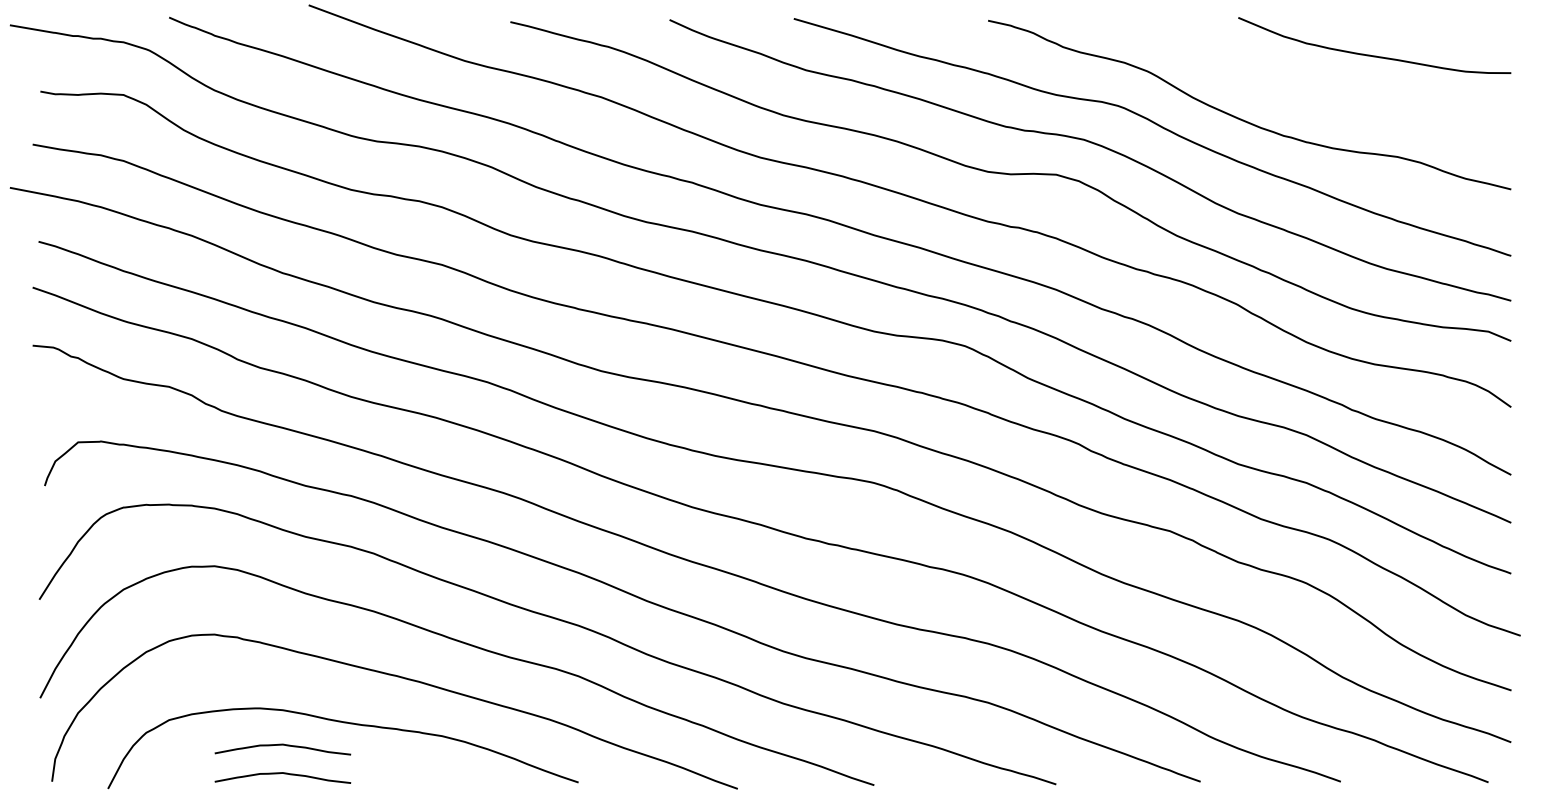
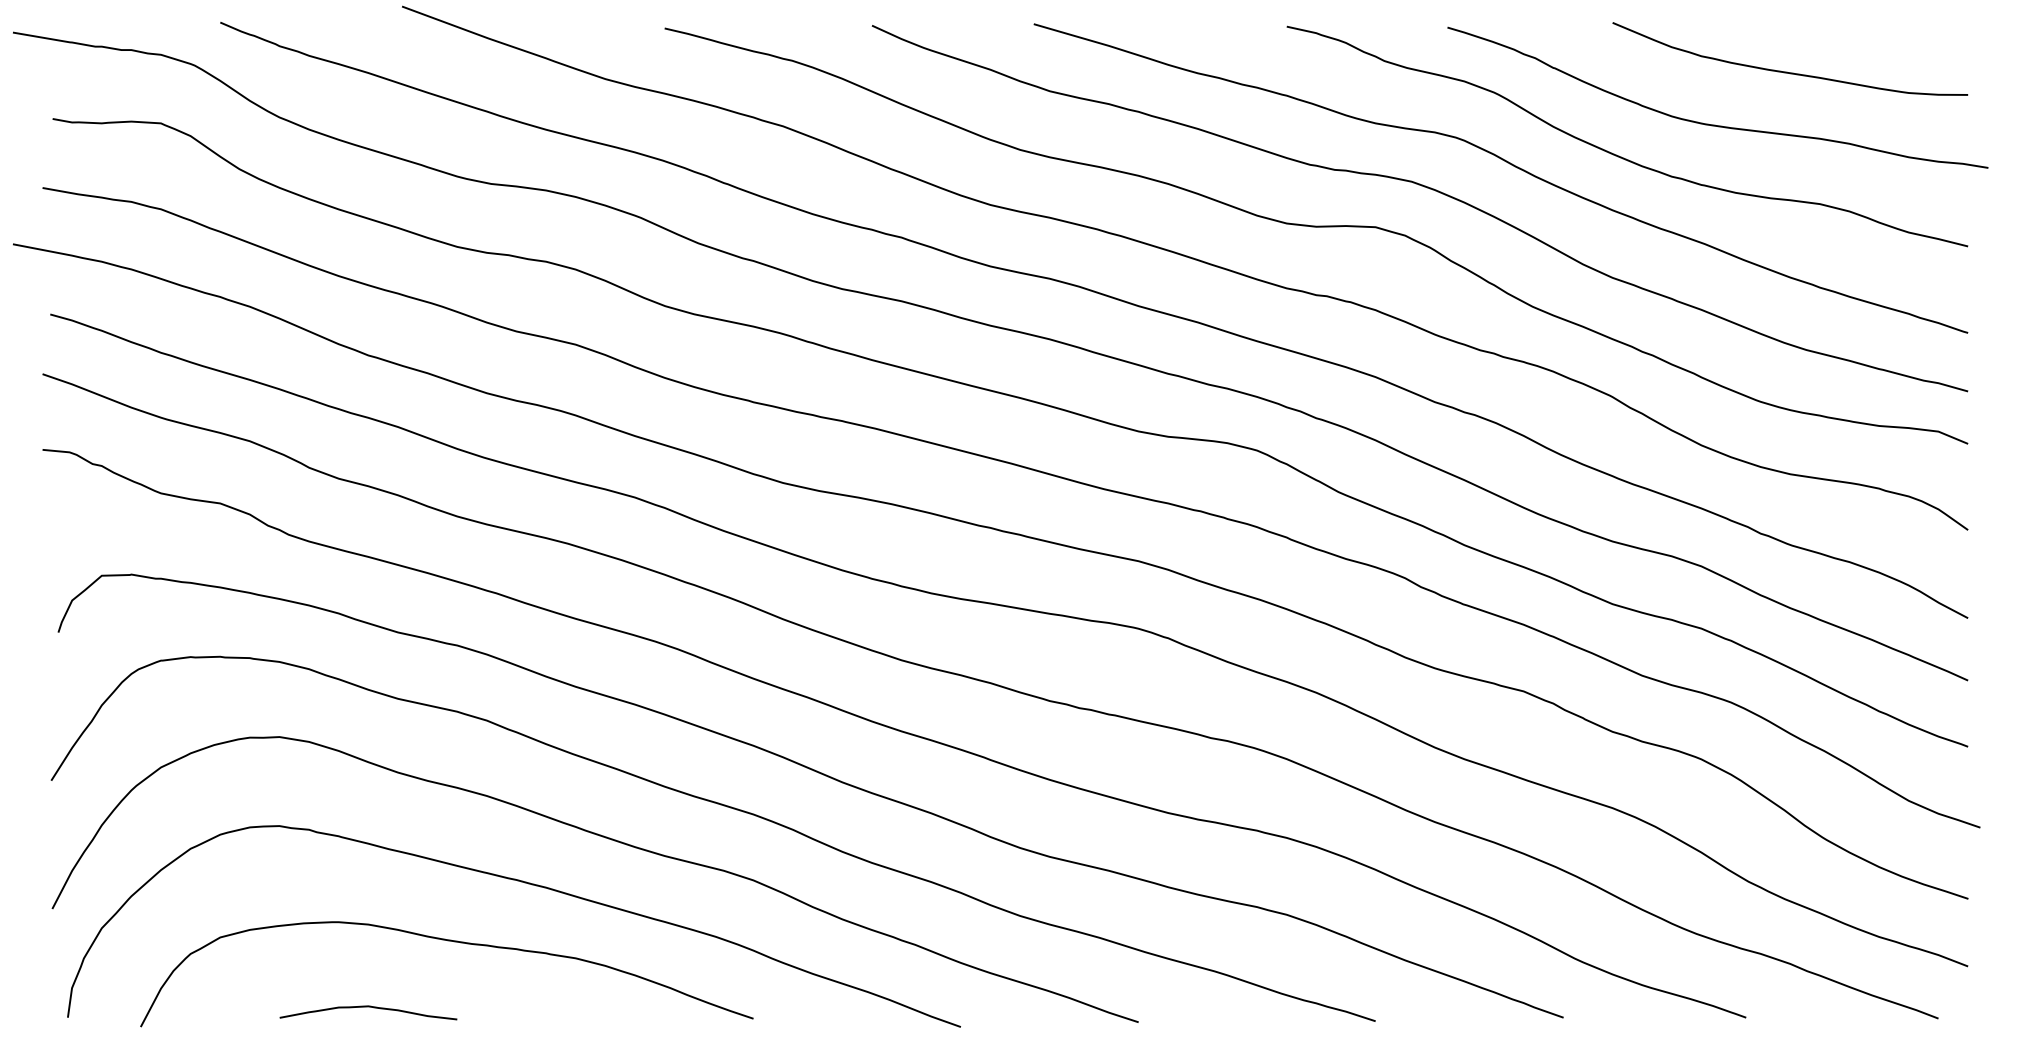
curve: (1317, 95) -> (1715, 124), added
curve: (282, 745) -> (368, 970), removed

